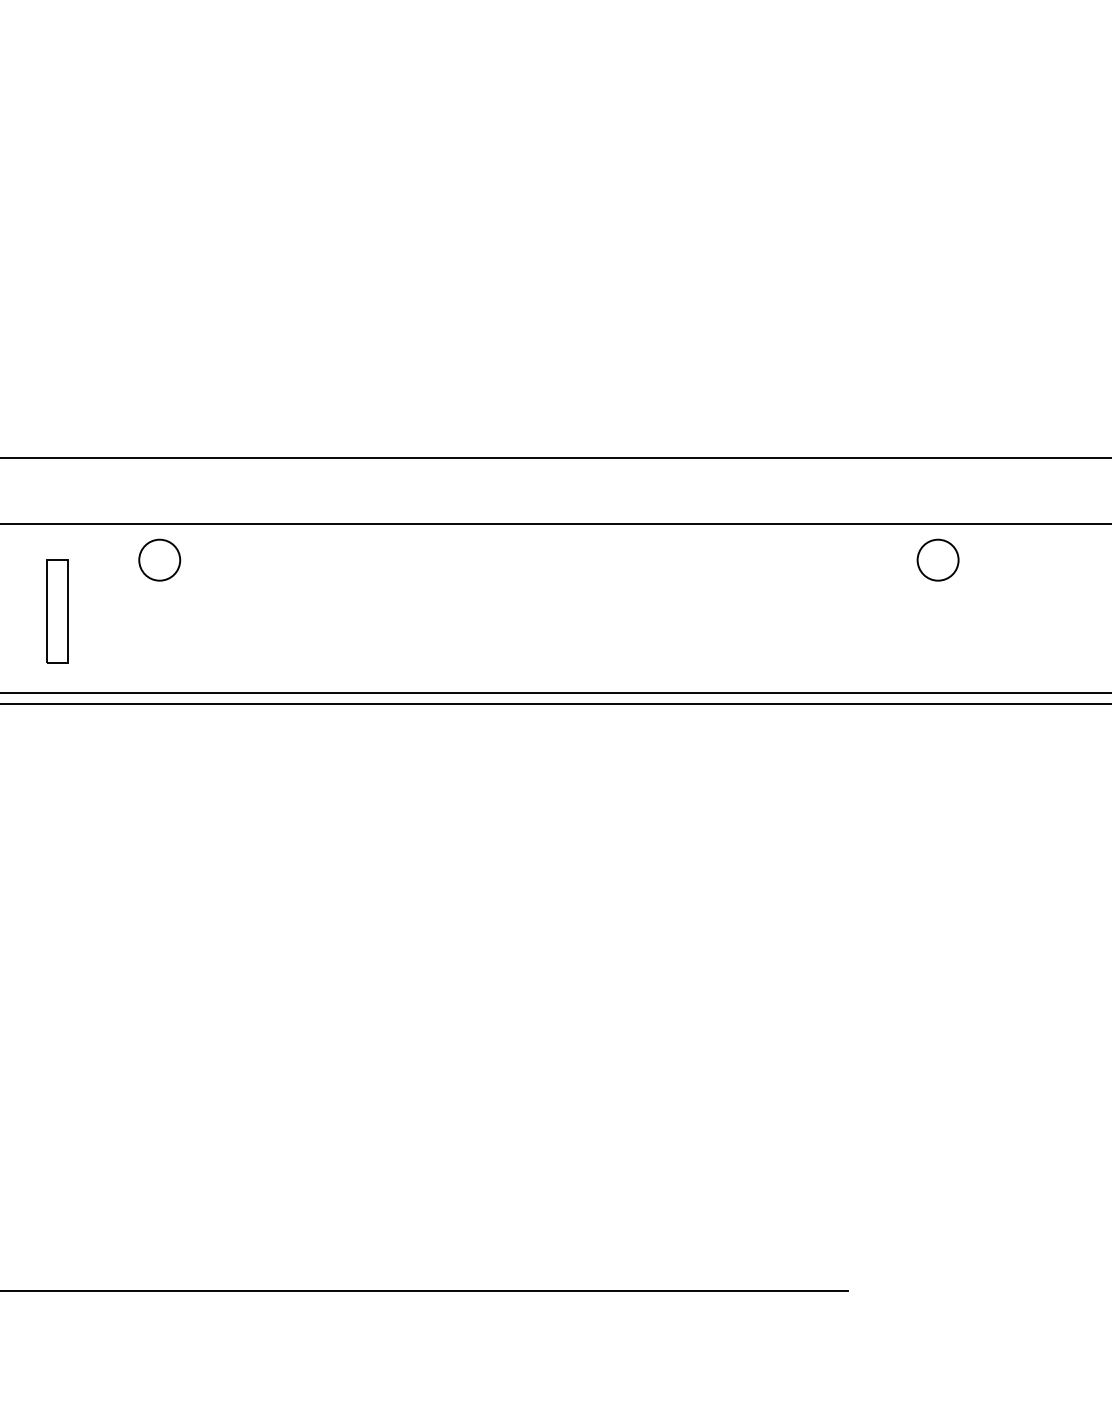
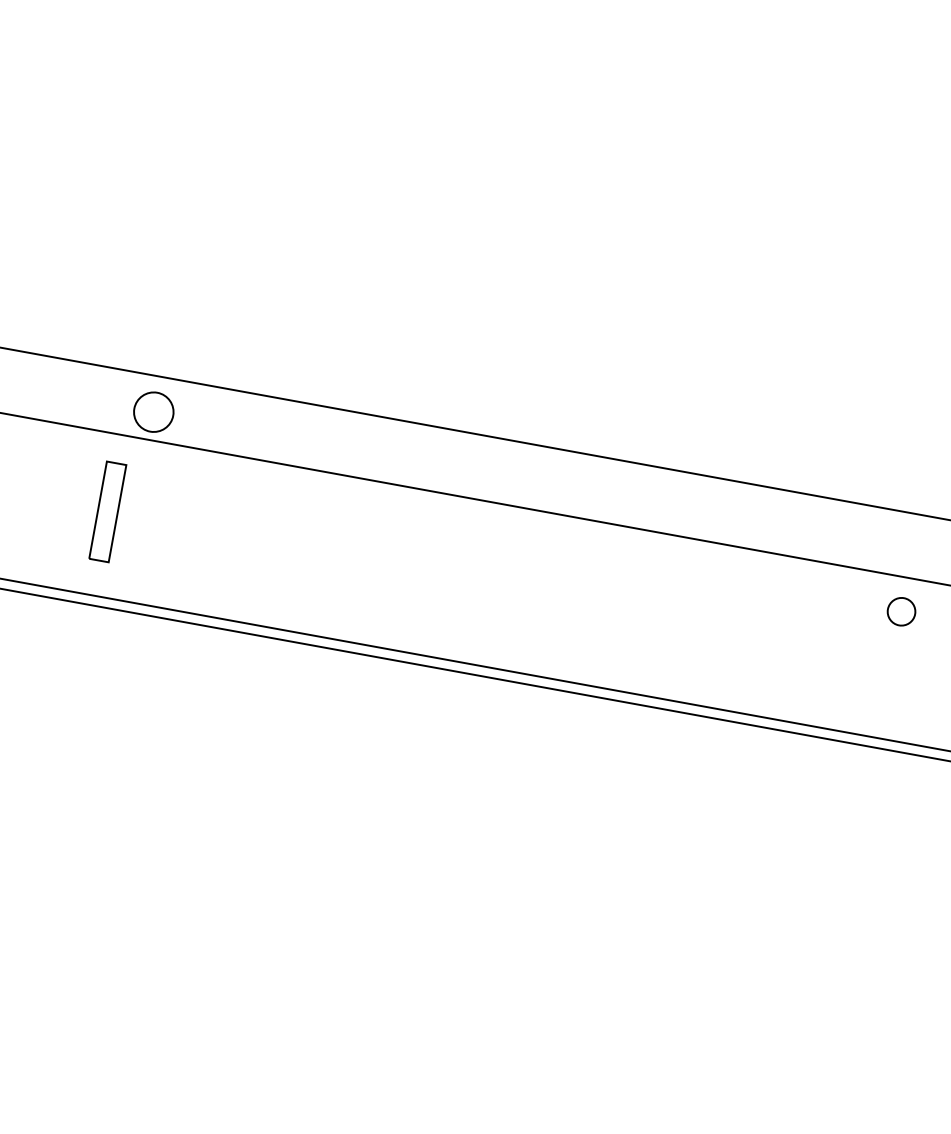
circle: (159, 559) -> (153, 411), moved
circle: (937, 559) -> (901, 611), size x0.7
part: (57, 611) -> (107, 512), moved

